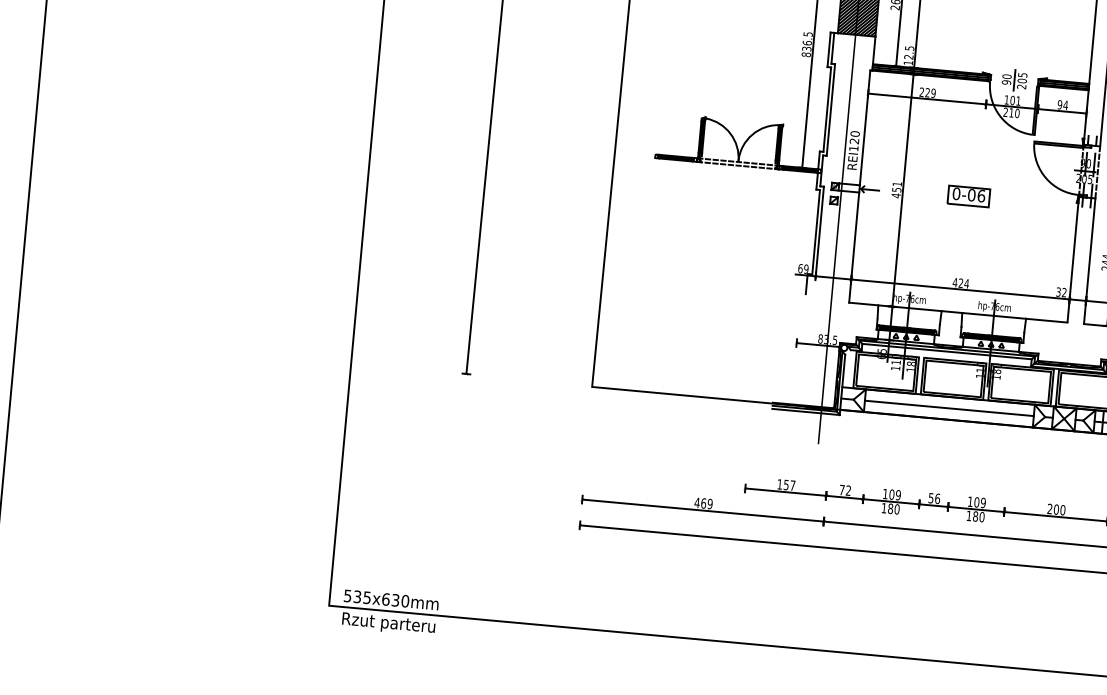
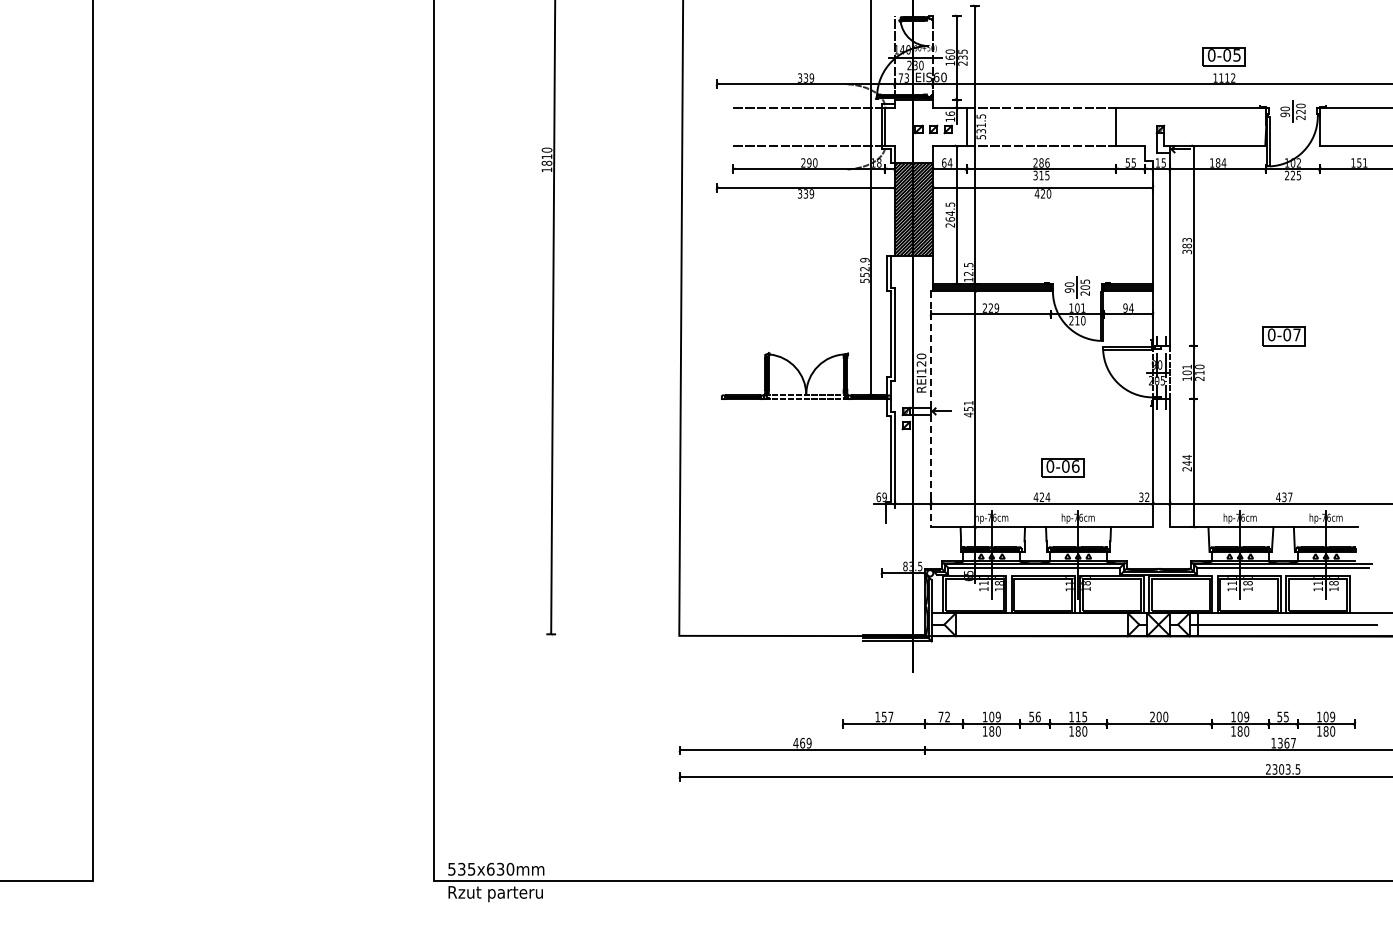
text: (806, 44) -> (864, 270), 836.5 -> 552.9
line: (864, 128) -> (930, 349), solid -> dashed
part: (968, 195) -> (1062, 467), moved
line: (853, 247) -> (930, 471), solid -> dashed
line: (949, 408) -> (1041, 624), removed
text: (980, 502) -> (1081, 716), 109 -> 115

